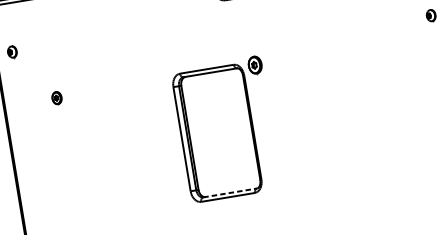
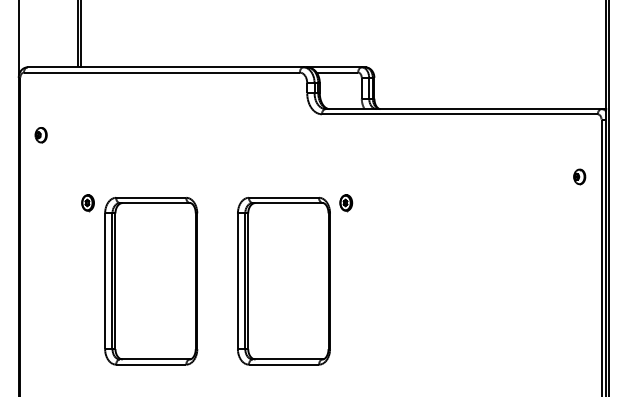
part: (255, 65) -> (346, 203), size x0.71
part: (115, 150) -> (151, 281), added
line: (230, 192) -> (288, 359), dashed -> solid

